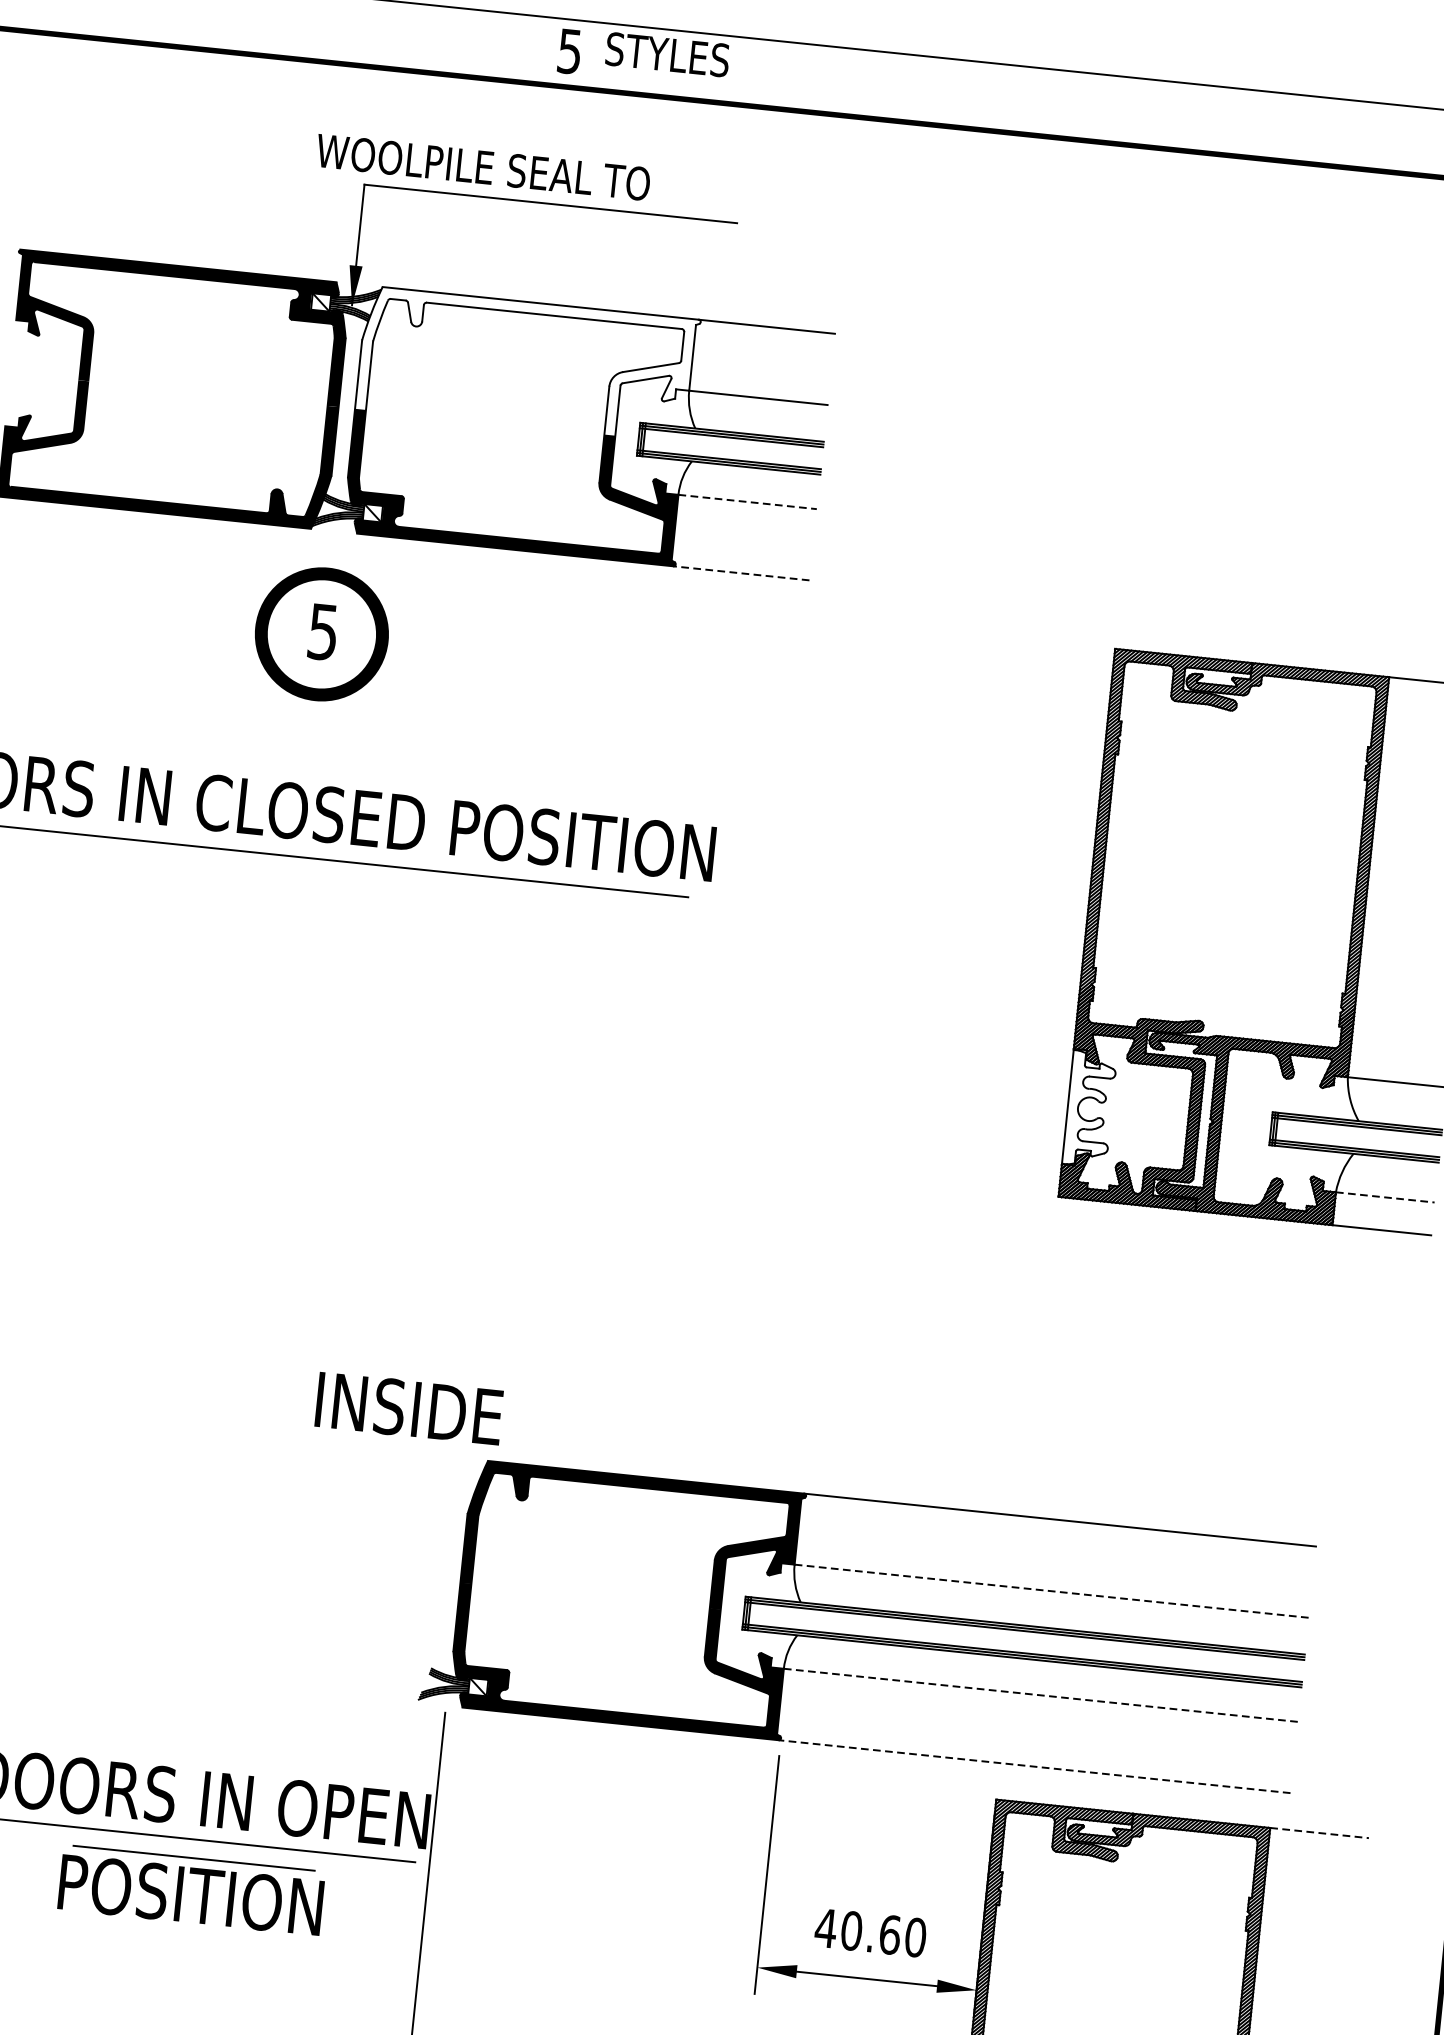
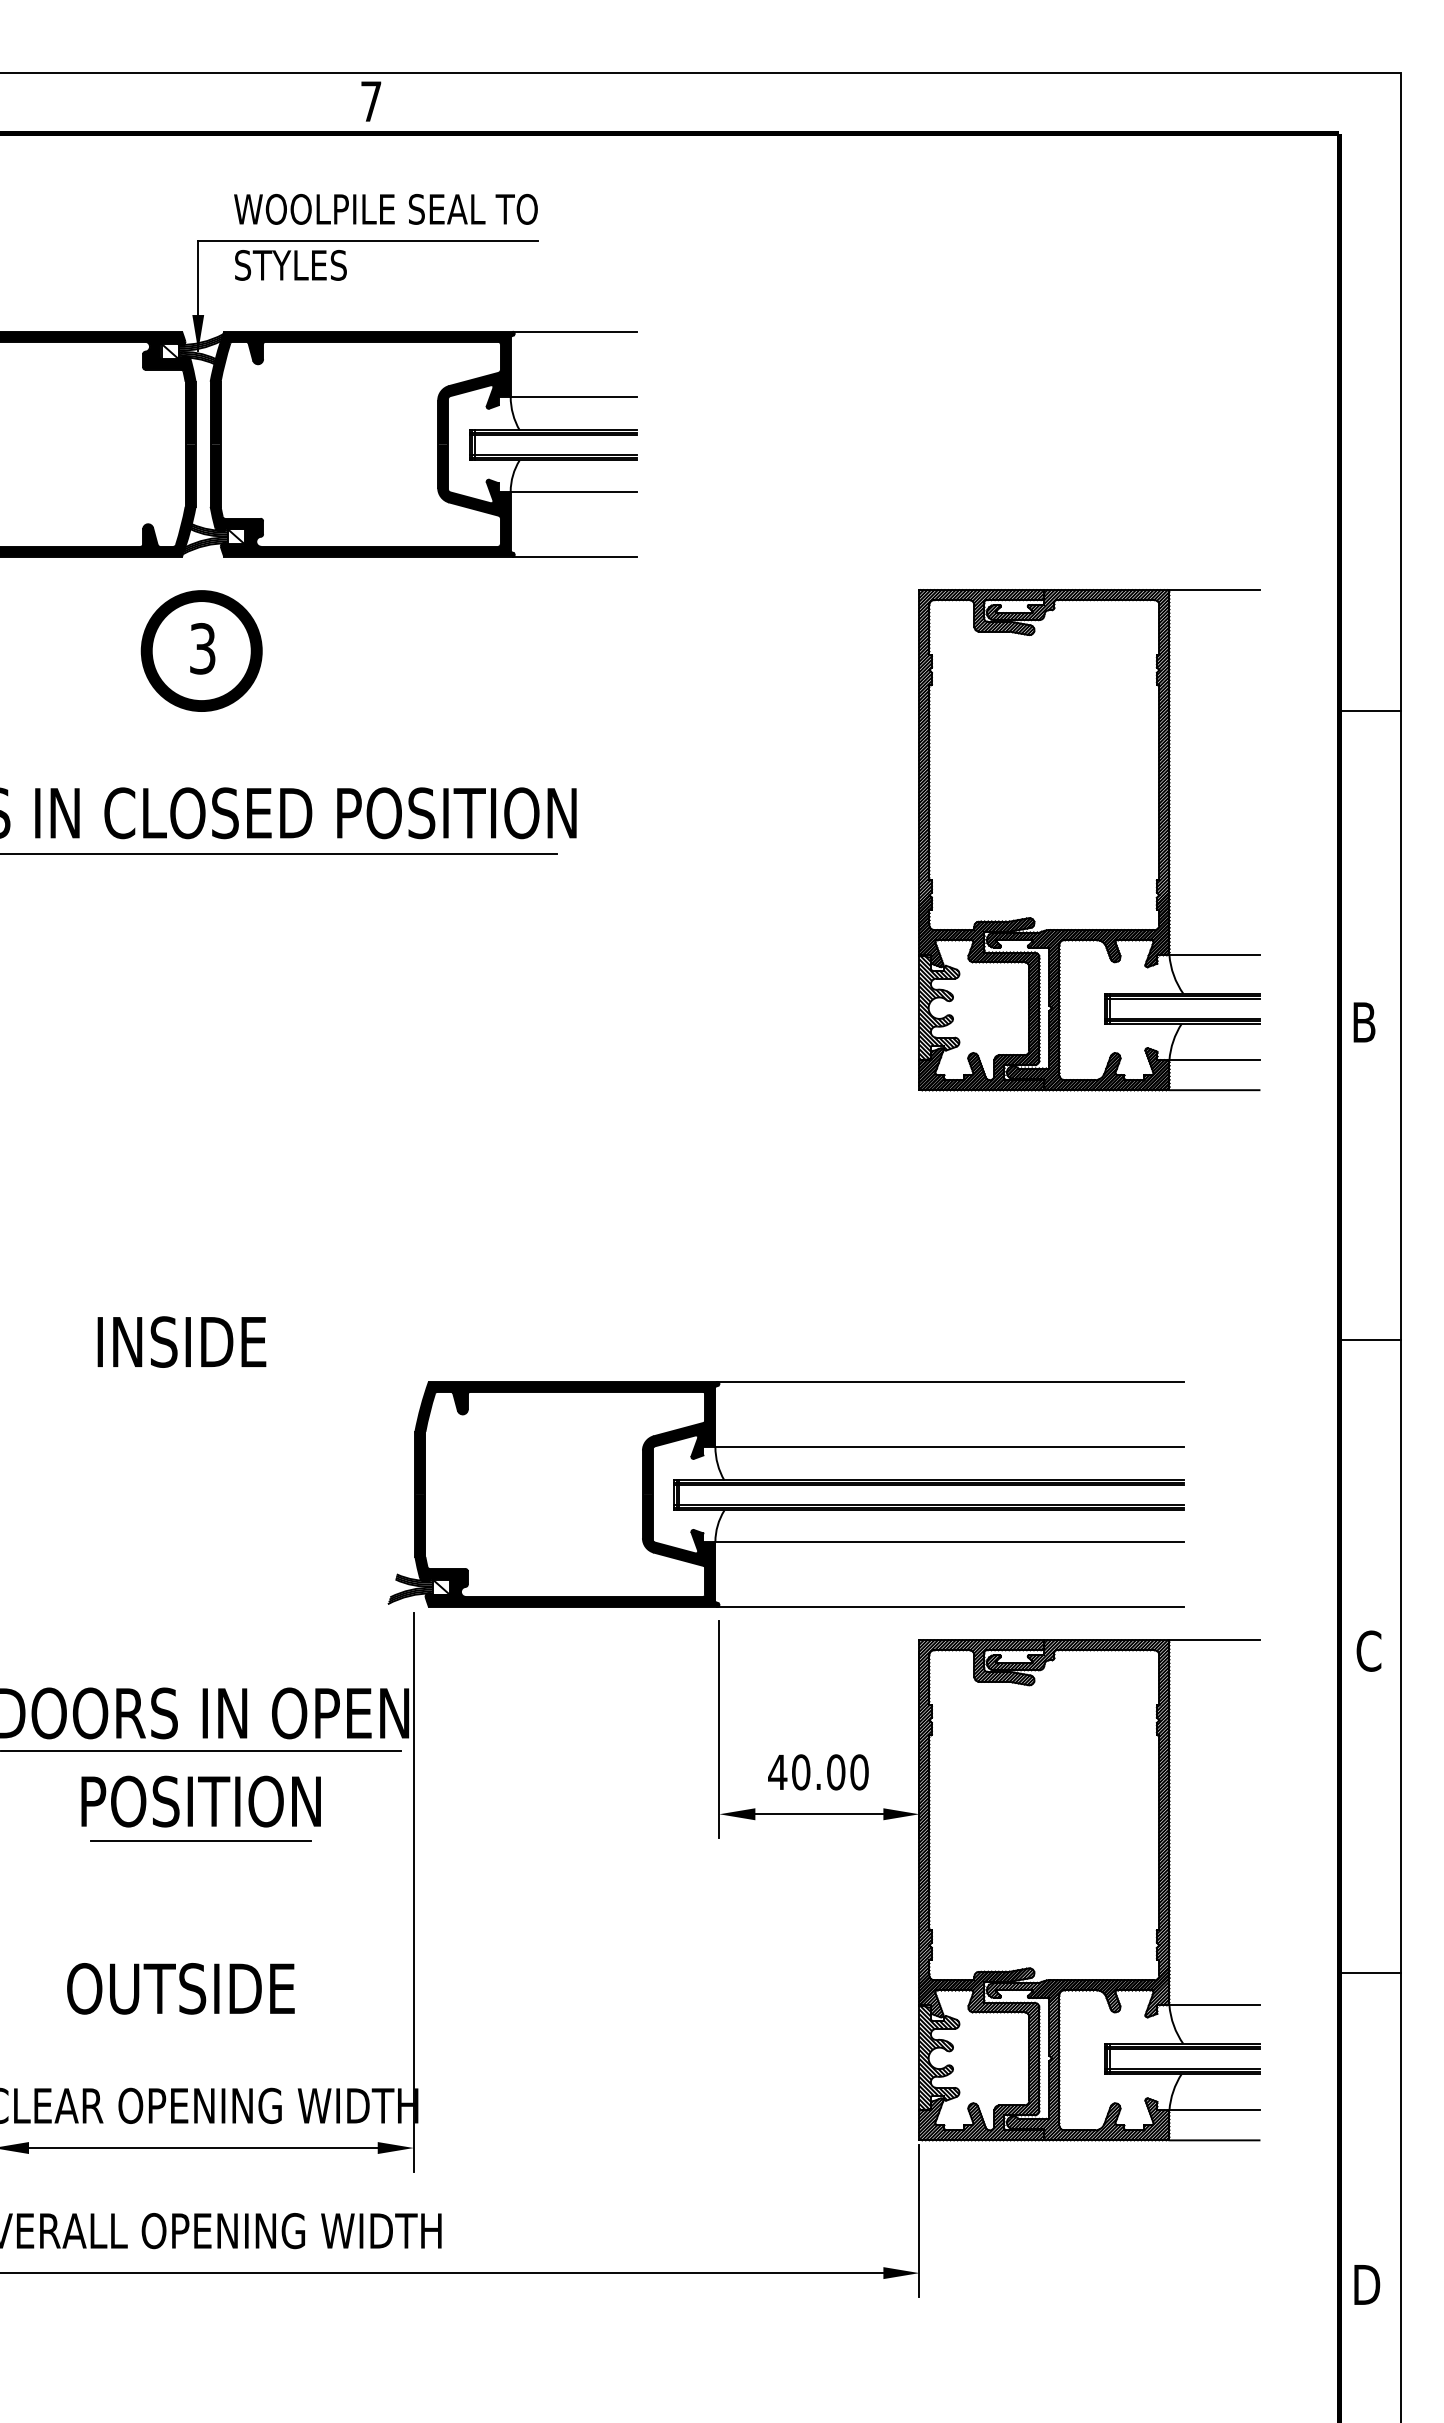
text: (570, 51) -> (371, 101), 5 -> 7
text: (667, 54) -> (290, 265), moved
text: (482, 167) -> (385, 209), moved
fill: (527, 363) -> (362, 387), added
line: (748, 501) -> (574, 491), dashed -> solid
line: (741, 572) -> (574, 556), dashed -> solid
text: (323, 630) -> (202, 647), 5 -> 3
hatch: (1089, 1109) -> (939, 1008), added
line: (1385, 1197) -> (1214, 1060), dashed -> solid
text: (408, 1408) -> (181, 1341), moved
line: (1051, 1590) -> (949, 1446), dashed -> solid
line: (1040, 1694) -> (949, 1541), dashed -> solid
line: (1034, 1766) -> (950, 1606), dashed -> solid
line: (1319, 1833) -> (1214, 1640), dashed -> solid
line: (194, 1857) -> (200, 1840), moved
text: (890, 1935) -> (836, 1772), 40.60 -> 40.00

